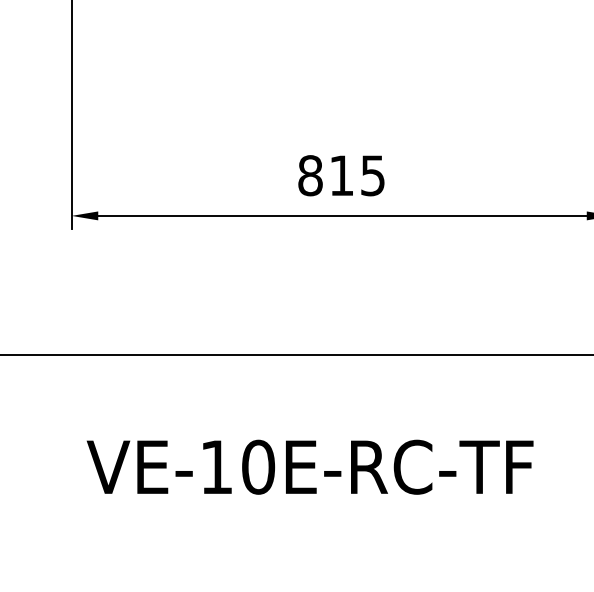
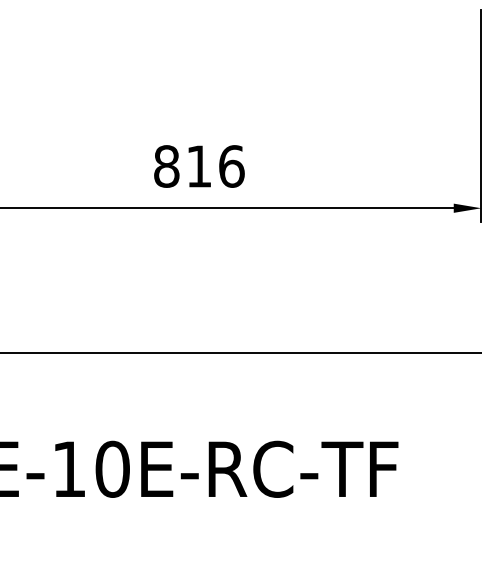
text: (373, 175) -> (232, 166), 815 -> 816

